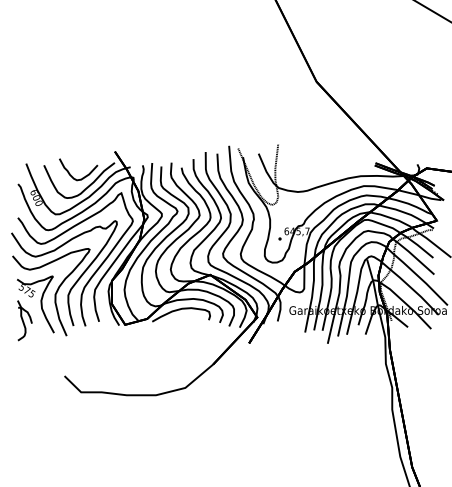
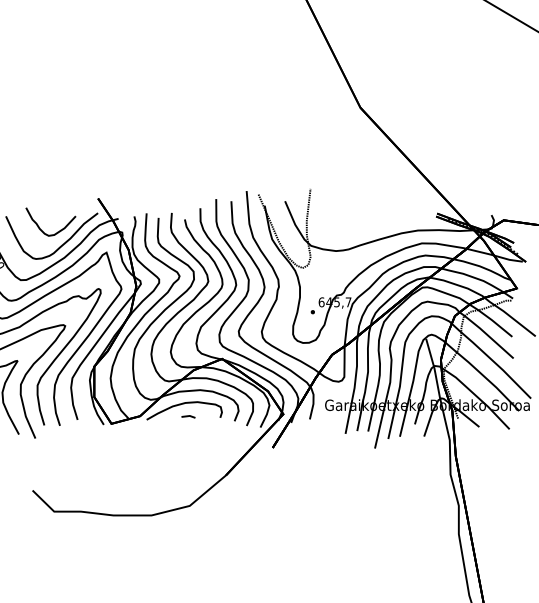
line: (184, 318) -> (188, 415), added

